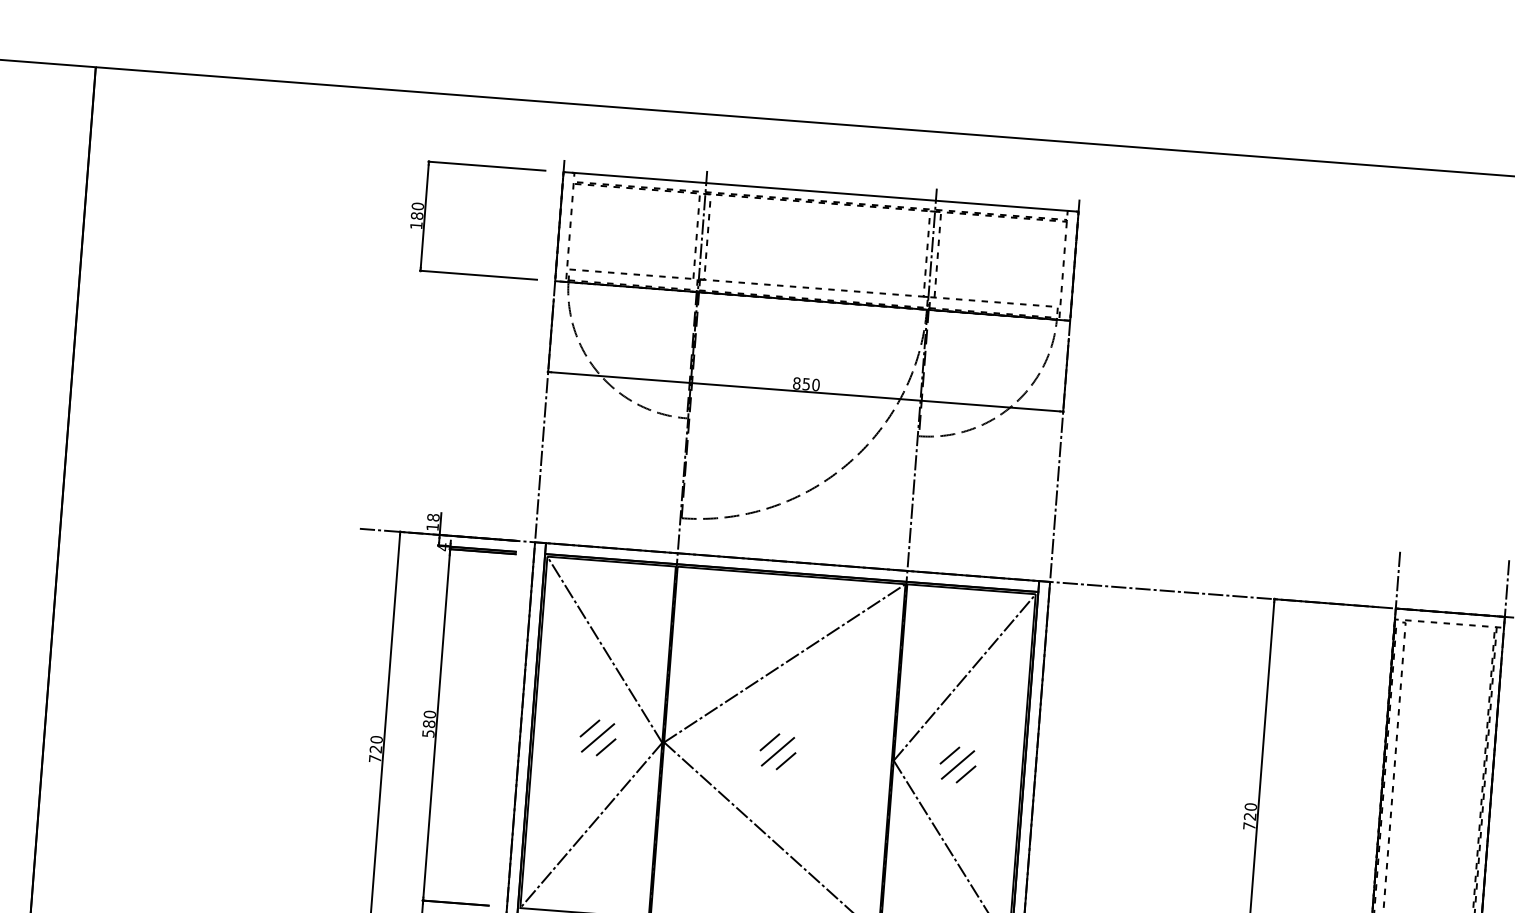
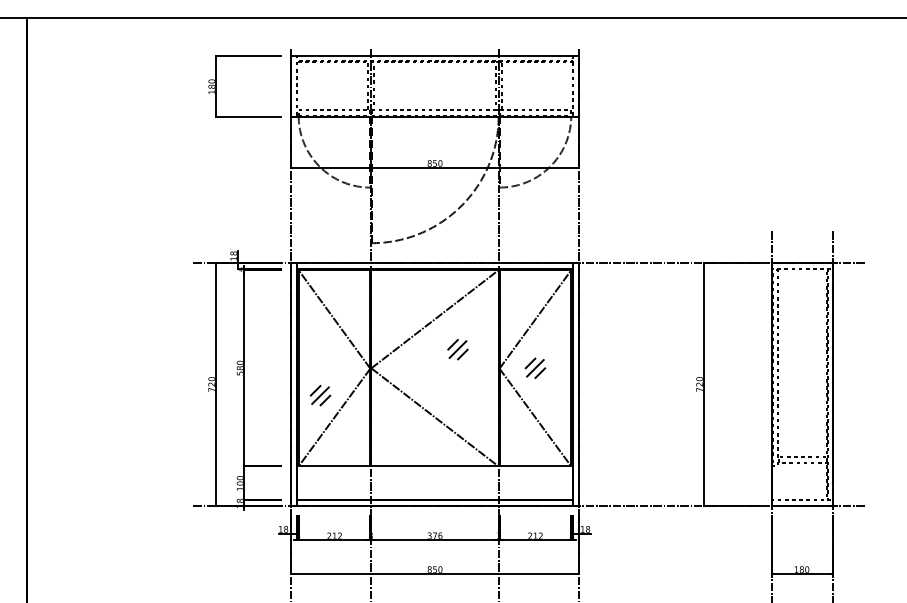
part: (598, 737) -> (320, 395), moved
part: (777, 751) -> (457, 349), moved

